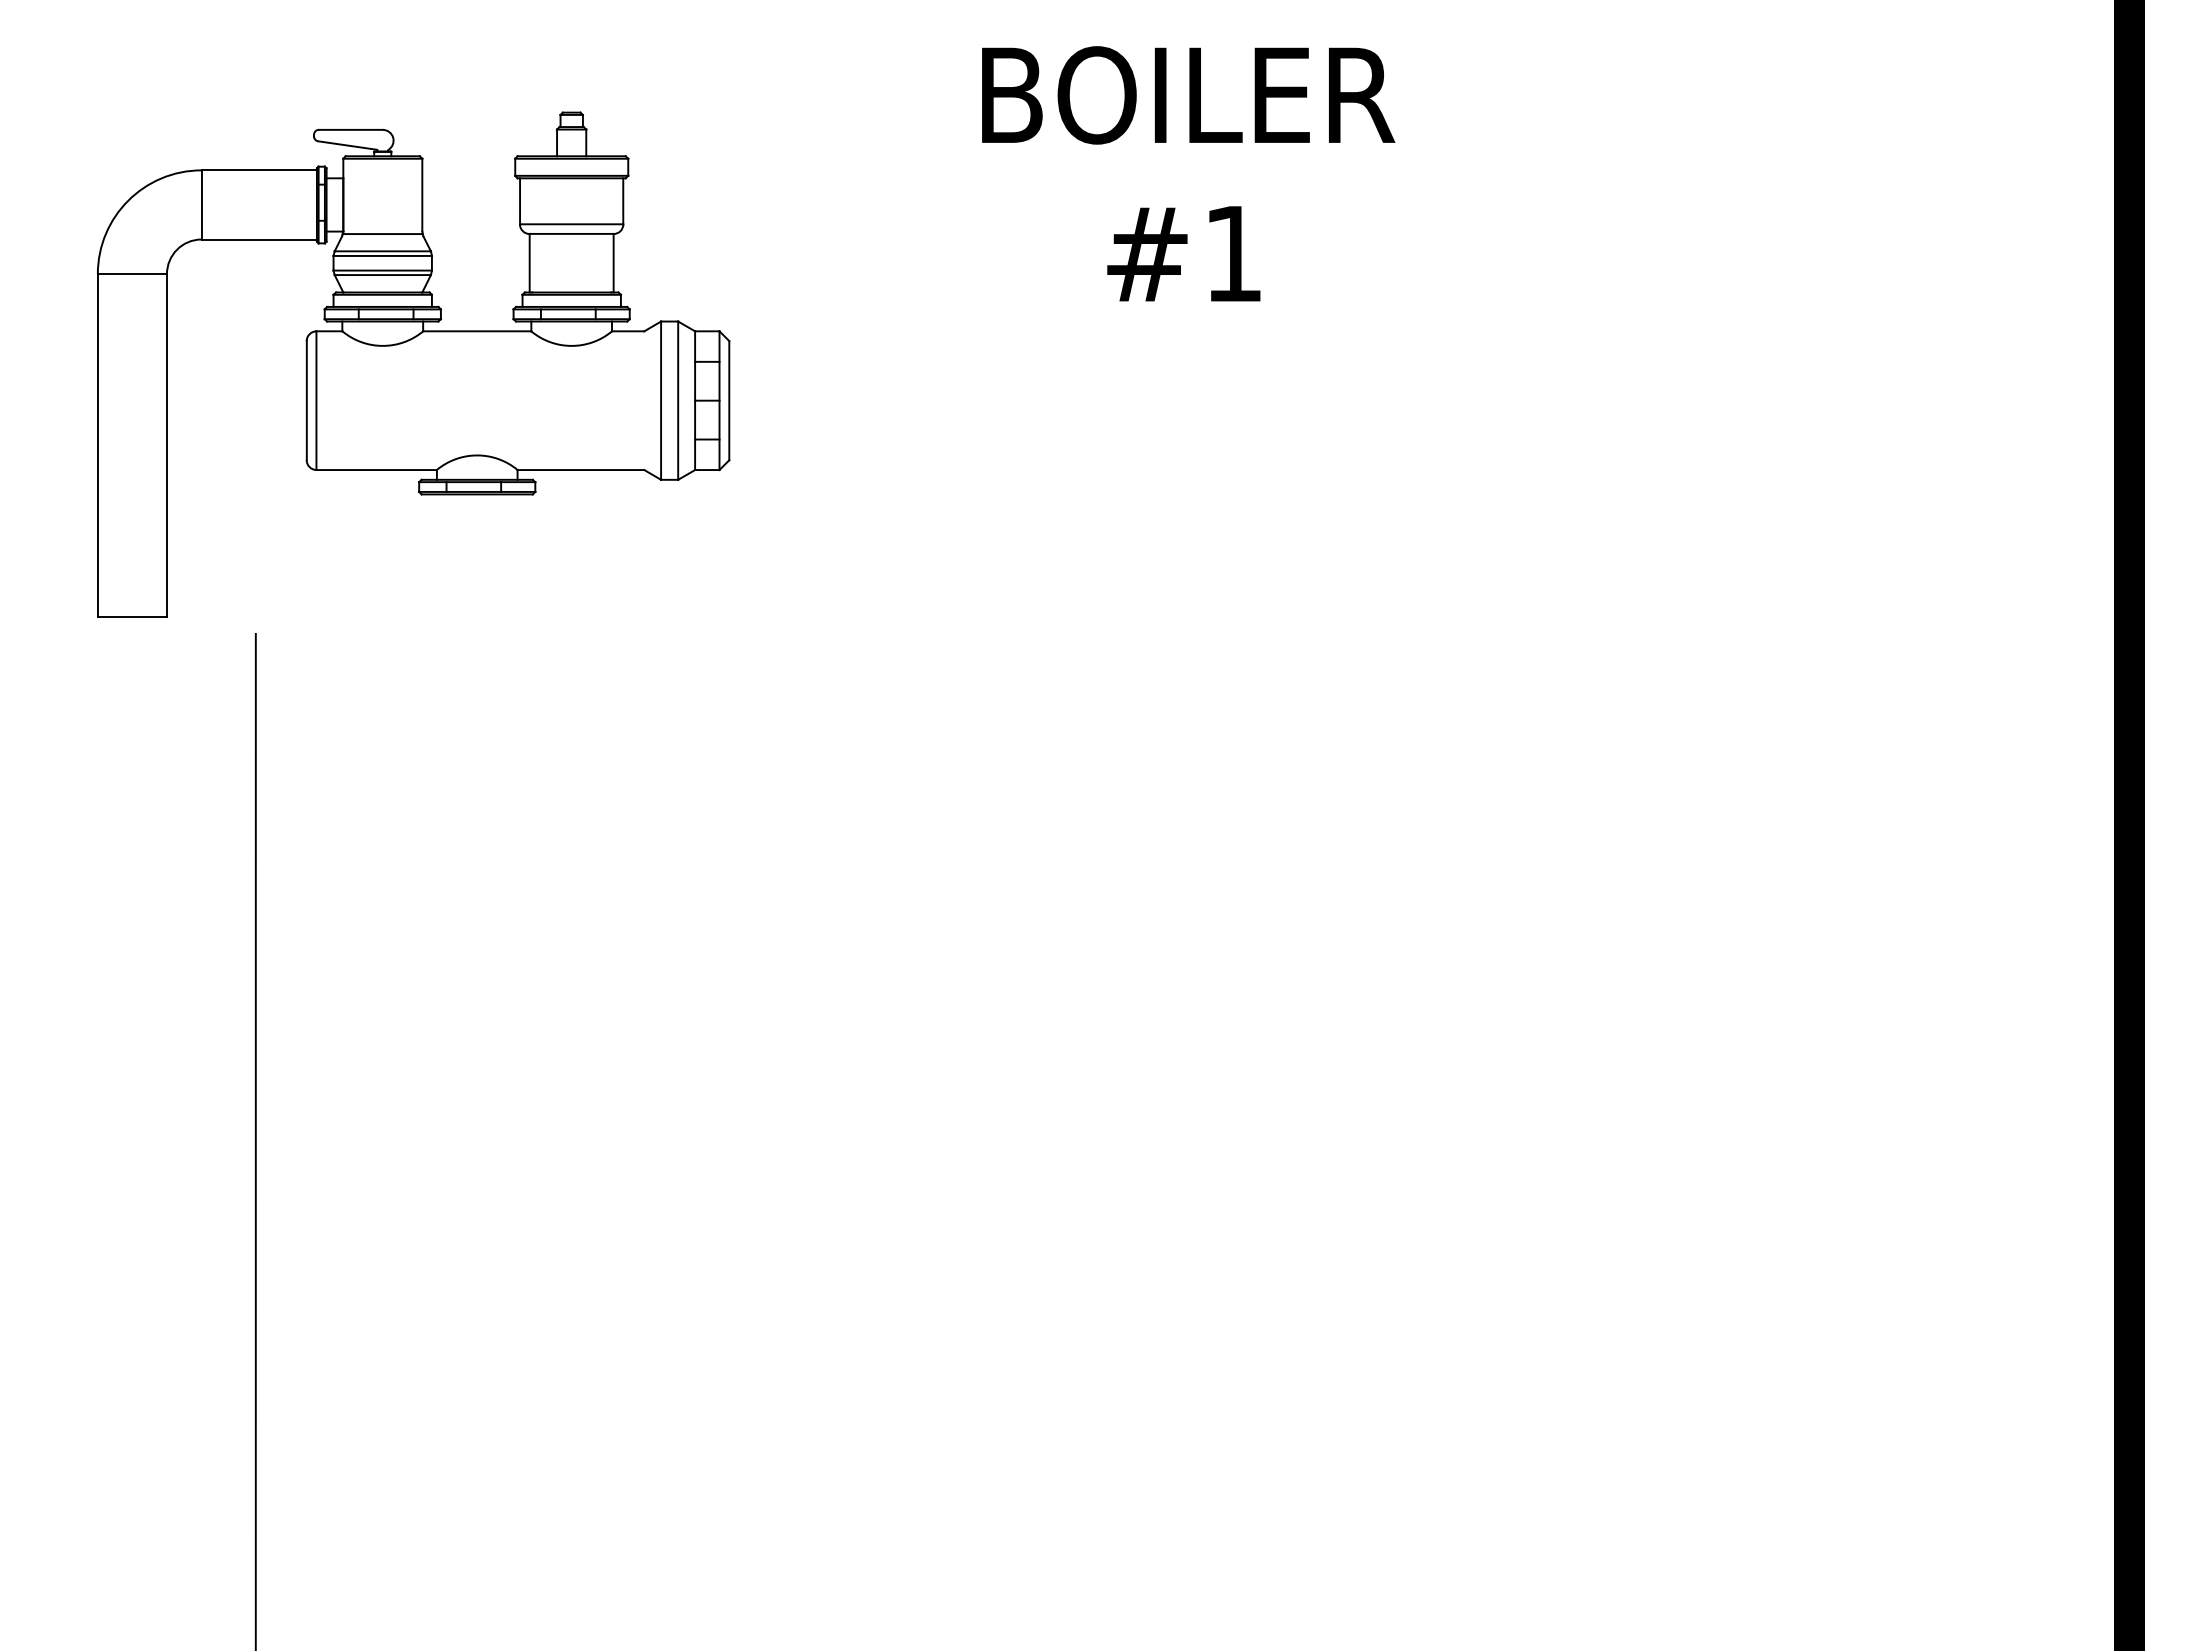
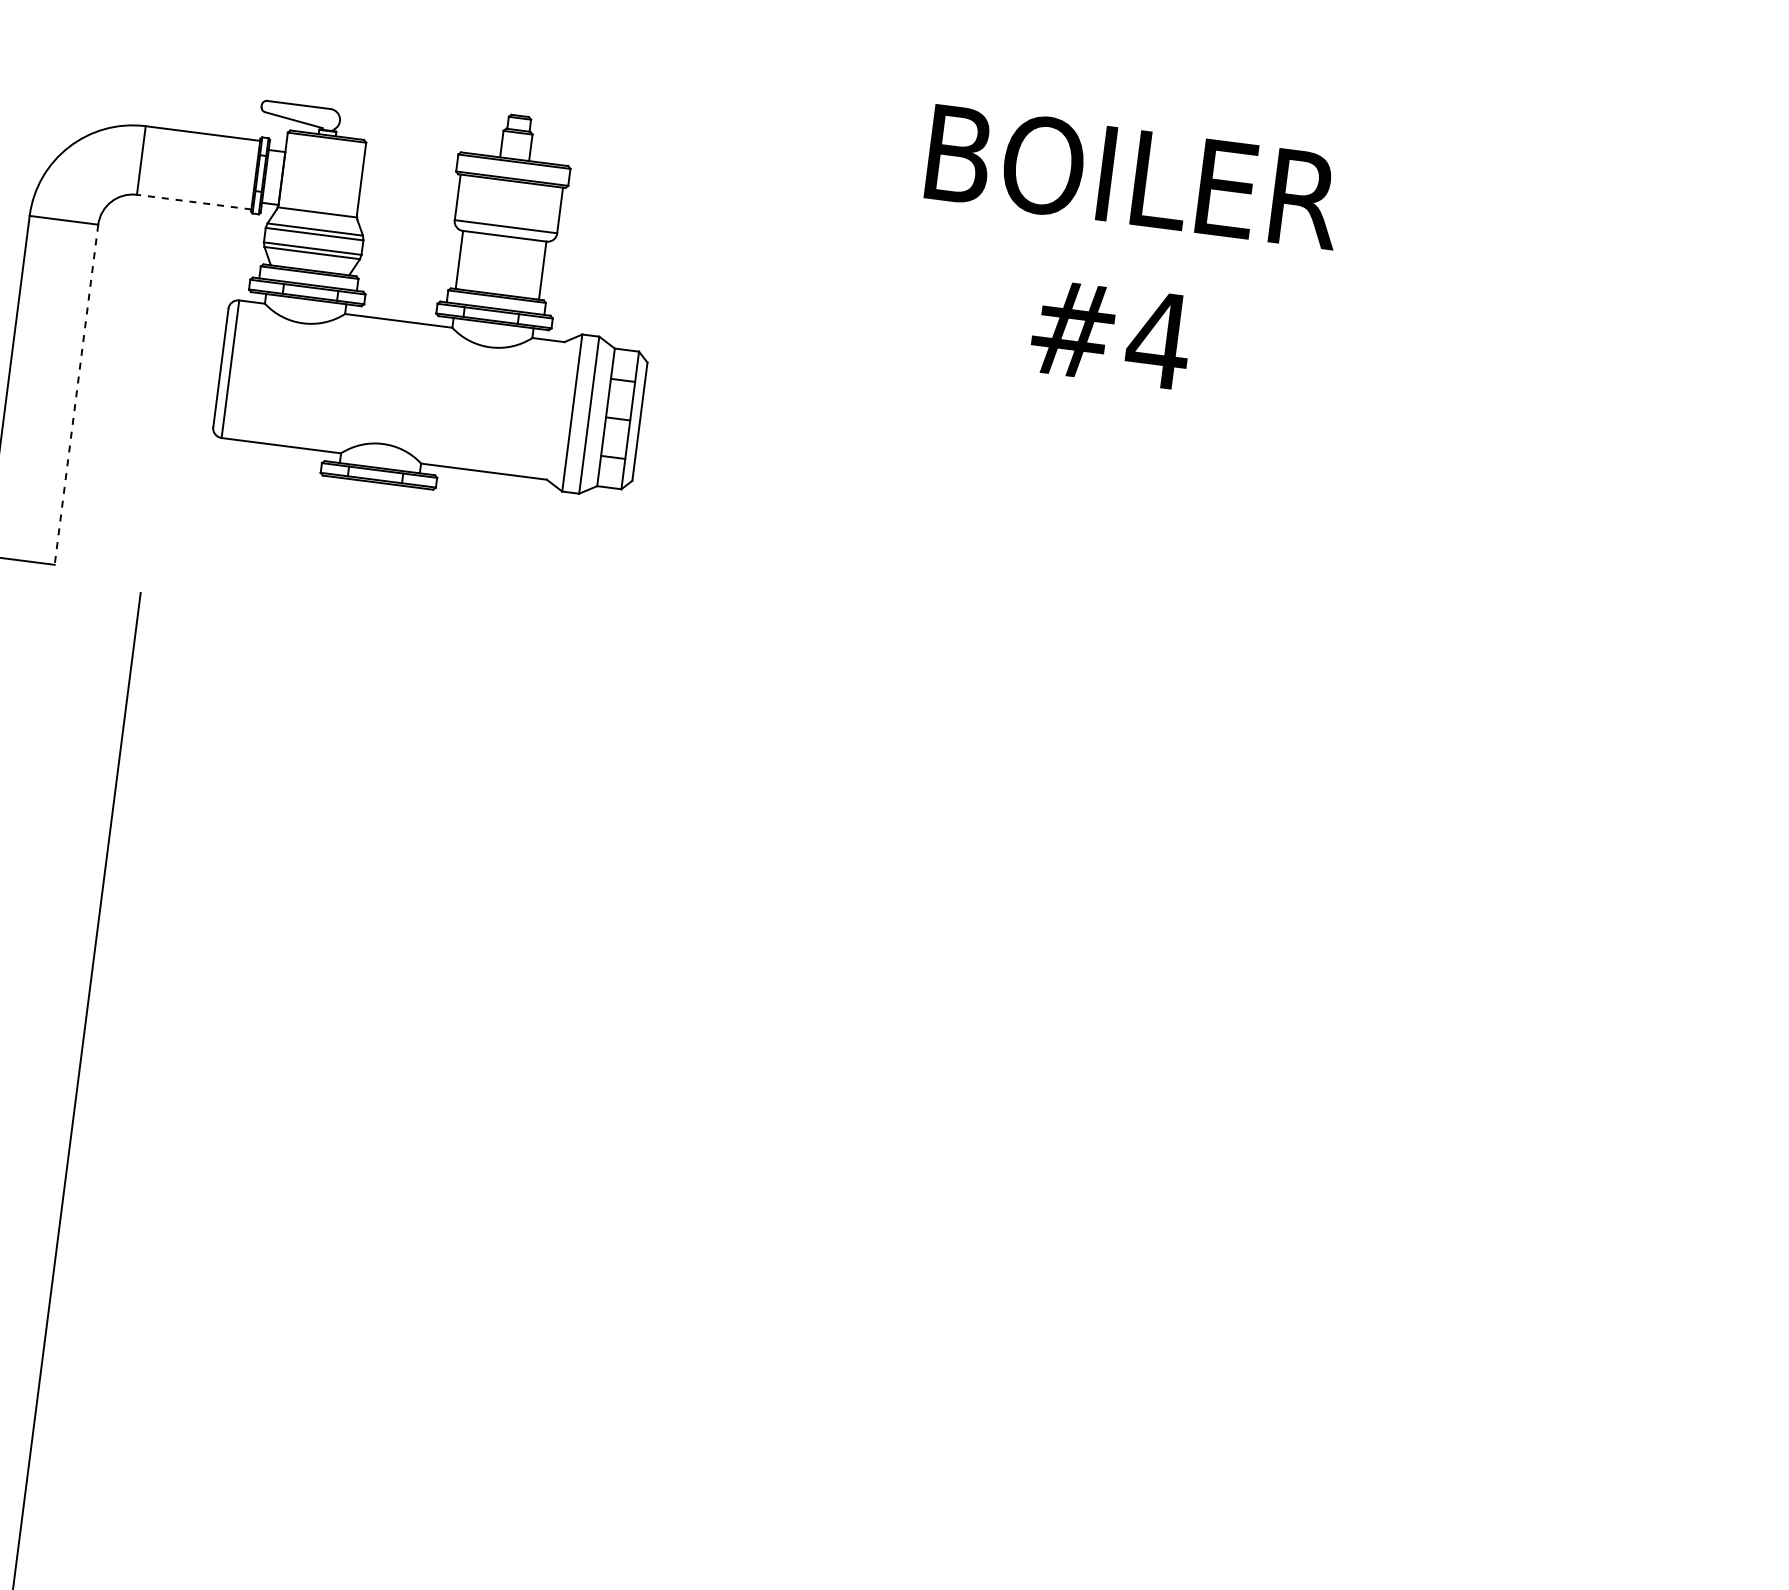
line: (259, 239) -> (194, 202), solid -> dashed
text: (1233, 253) -> (1158, 339), #1 -> #4
line: (166, 446) -> (75, 395), solid -> dashed

